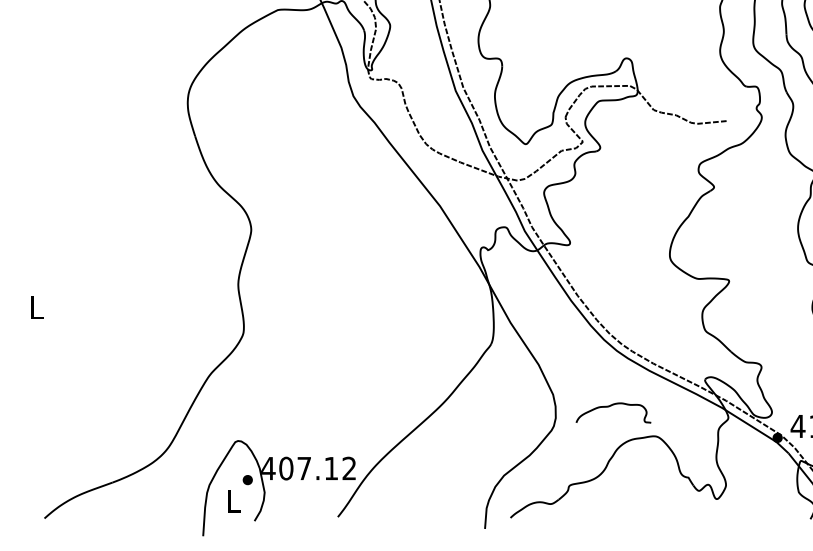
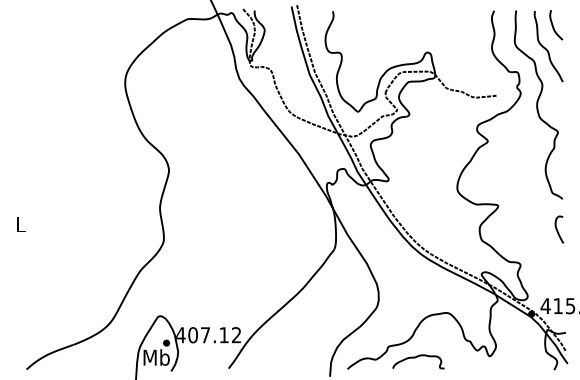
curve: (612, 406) -> (417, 357), moved
text: (233, 500) -> (156, 357), L -> Mb

